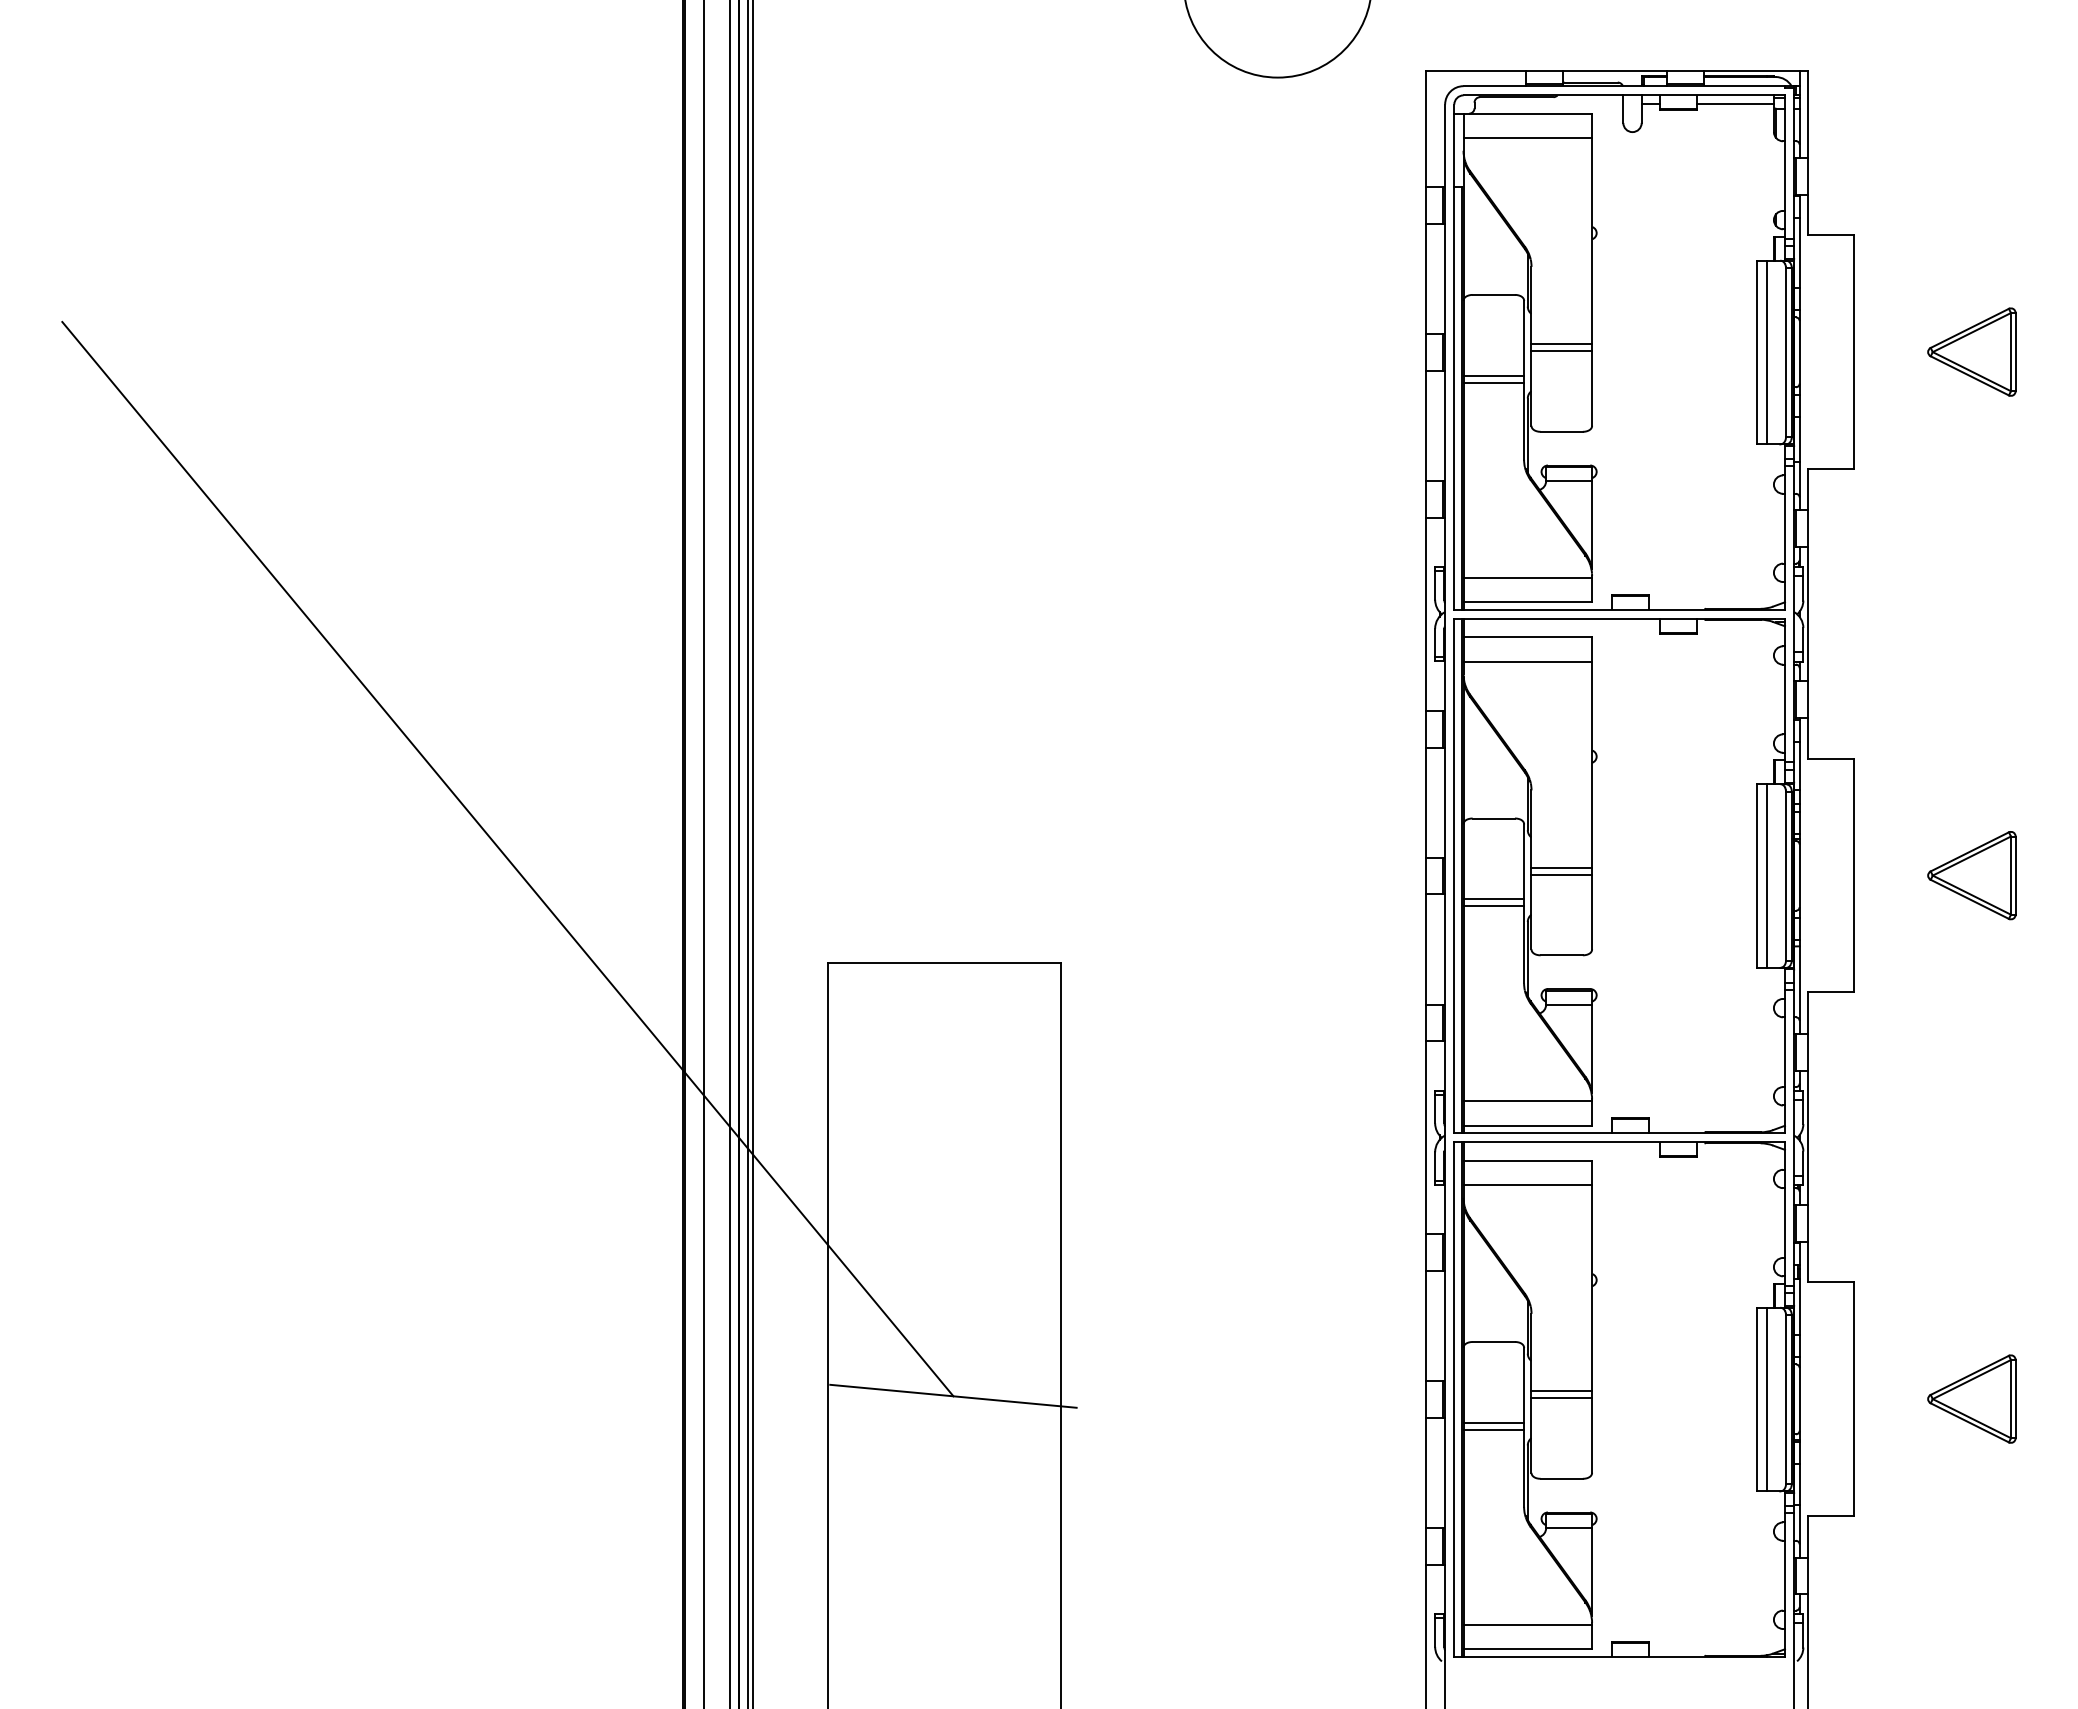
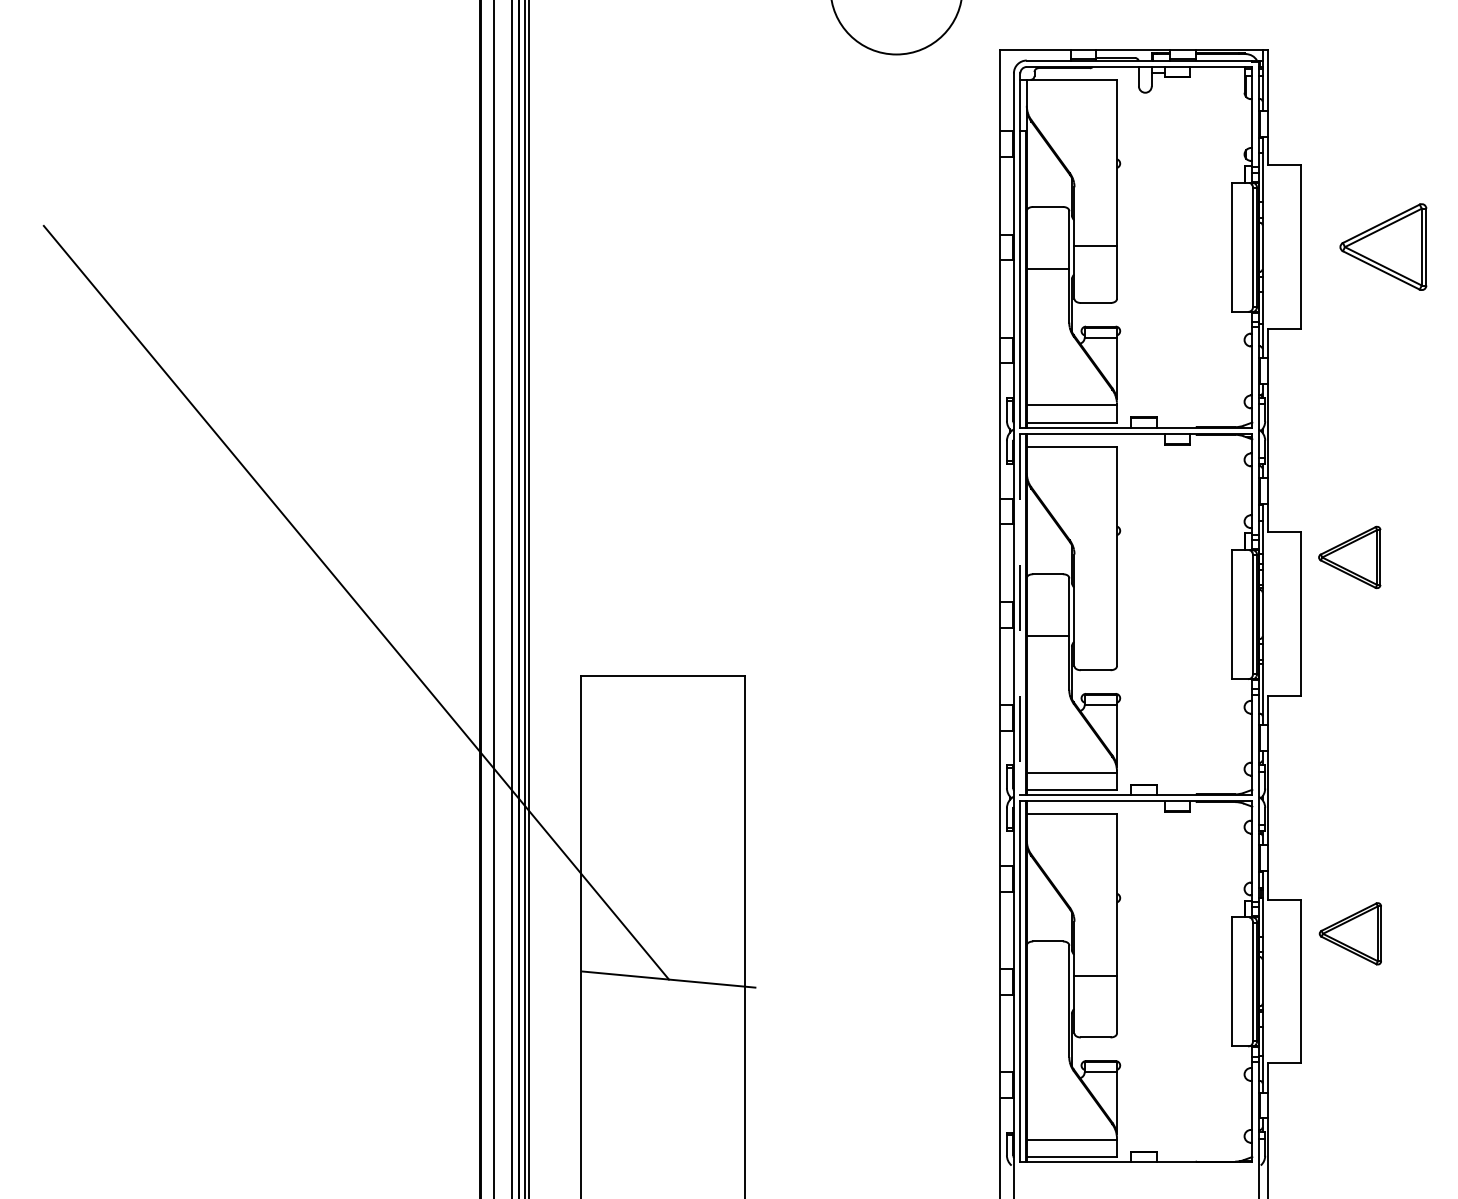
line: (1734, 103) -> (1216, 72), removed
line: (1527, 138) -> (1071, 97), removed
line: (1561, 343) -> (1095, 241), removed
part: (1971, 351) -> (1383, 246), size x1.4
line: (1766, 352) -> (1239, 247), removed
line: (1493, 375) -> (1047, 263), removed
line: (1527, 661) -> (1071, 464), removed
line: (1561, 867) -> (1095, 608), removed
line: (1561, 874) -> (1095, 613), removed
line: (1766, 875) -> (1239, 614), removed
part: (1971, 875) -> (1349, 557), moved
line: (1454, 876) -> (1020, 614), solid -> dashed
line: (1493, 899) -> (1047, 631), removed
line: (1527, 1185) -> (1071, 831), removed
line: (1561, 1398) -> (1095, 981), removed
part: (1971, 1398) -> (1350, 933), moved
line: (1766, 1399) -> (1239, 981), removed
line: (1493, 1422) -> (1047, 997), removed
line: (1493, 1429) -> (1047, 1002), removed

